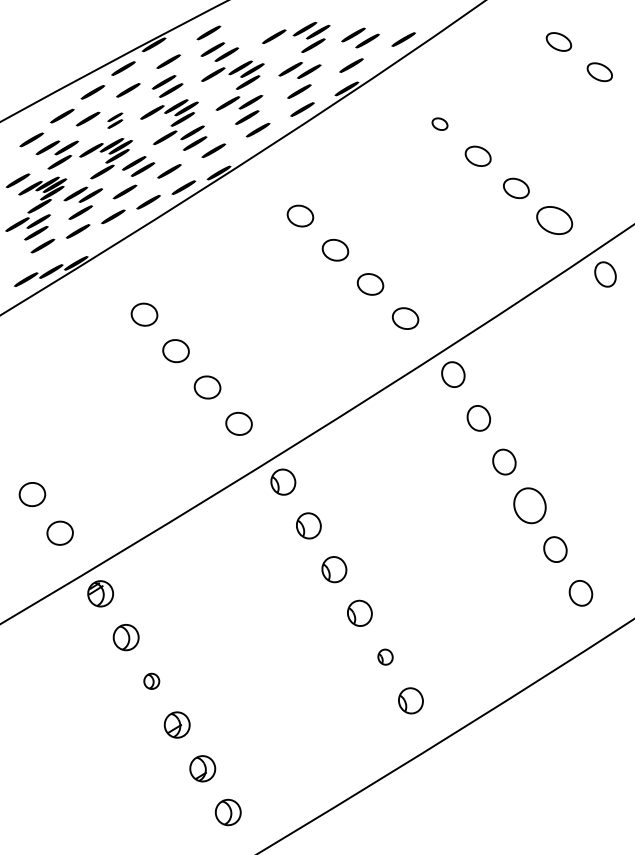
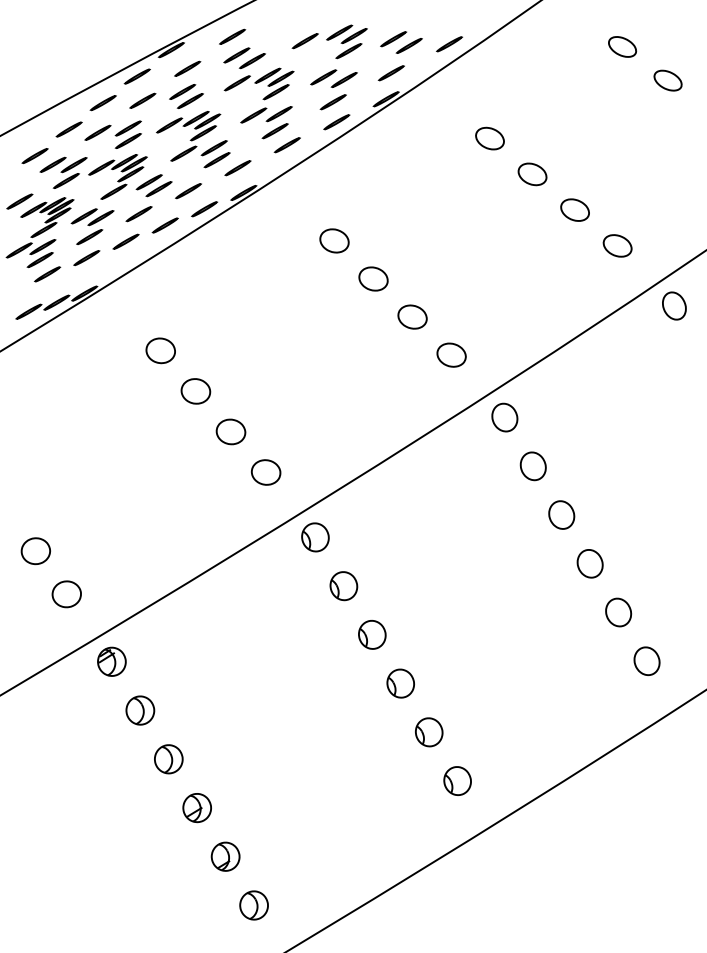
part: (114, 120) -> (127, 134), size x1.67
part: (439, 124) -> (489, 138), size x1.67
part: (554, 220) -> (617, 245), size x0.71
part: (529, 505) -> (589, 563), size x0.71
part: (385, 657) -> (429, 732), size x1.67
part: (151, 681) -> (168, 759), size x1.67

